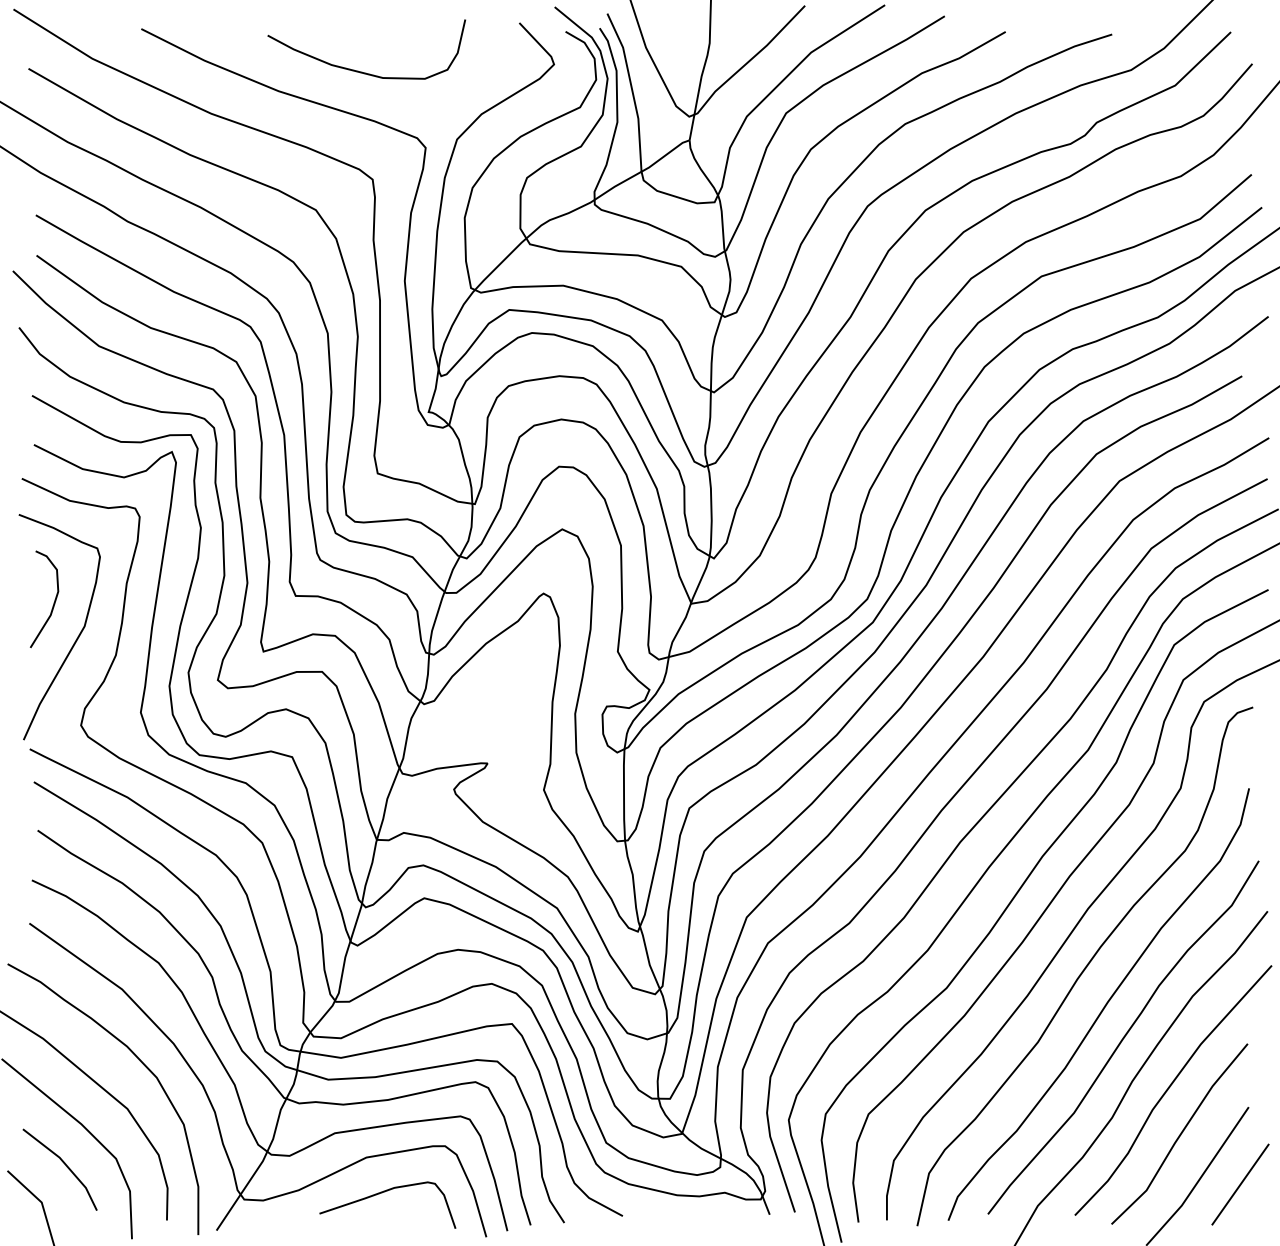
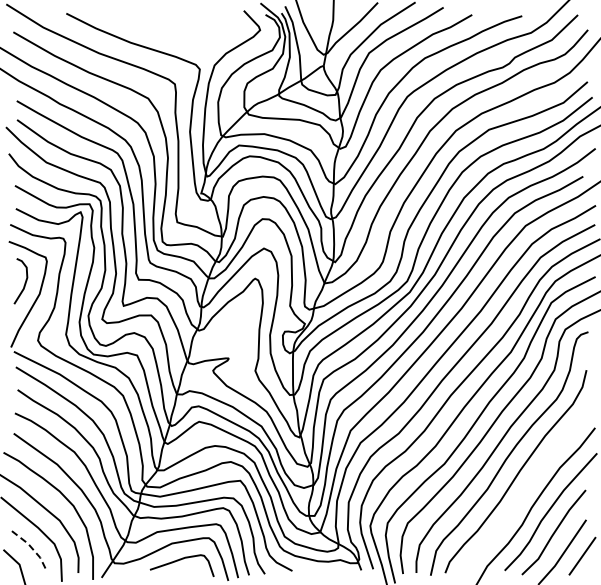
curve: (358, 69) -> (168, 32), removed
curve: (1123, 1038) -> (527, 487), removed
line: (65, 1163) -> (30, 546), solid -> dashed

